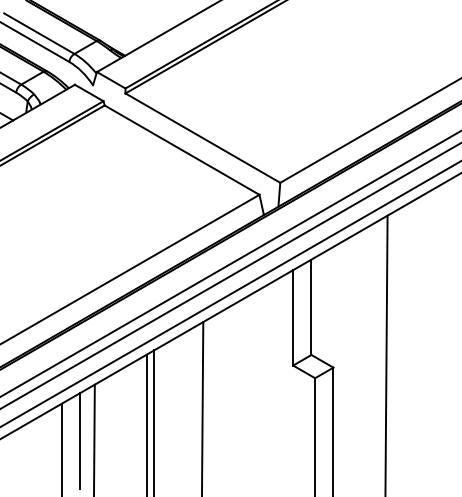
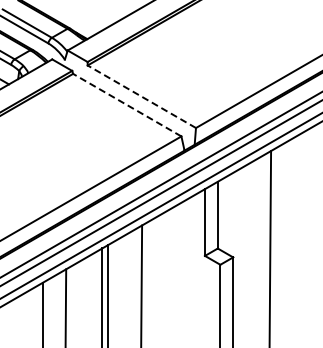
line: (202, 137) -> (141, 96), solid -> dashed
line: (182, 150) -> (127, 105), solid -> dashed
line: (79, 440) -> (55, 308), removed

